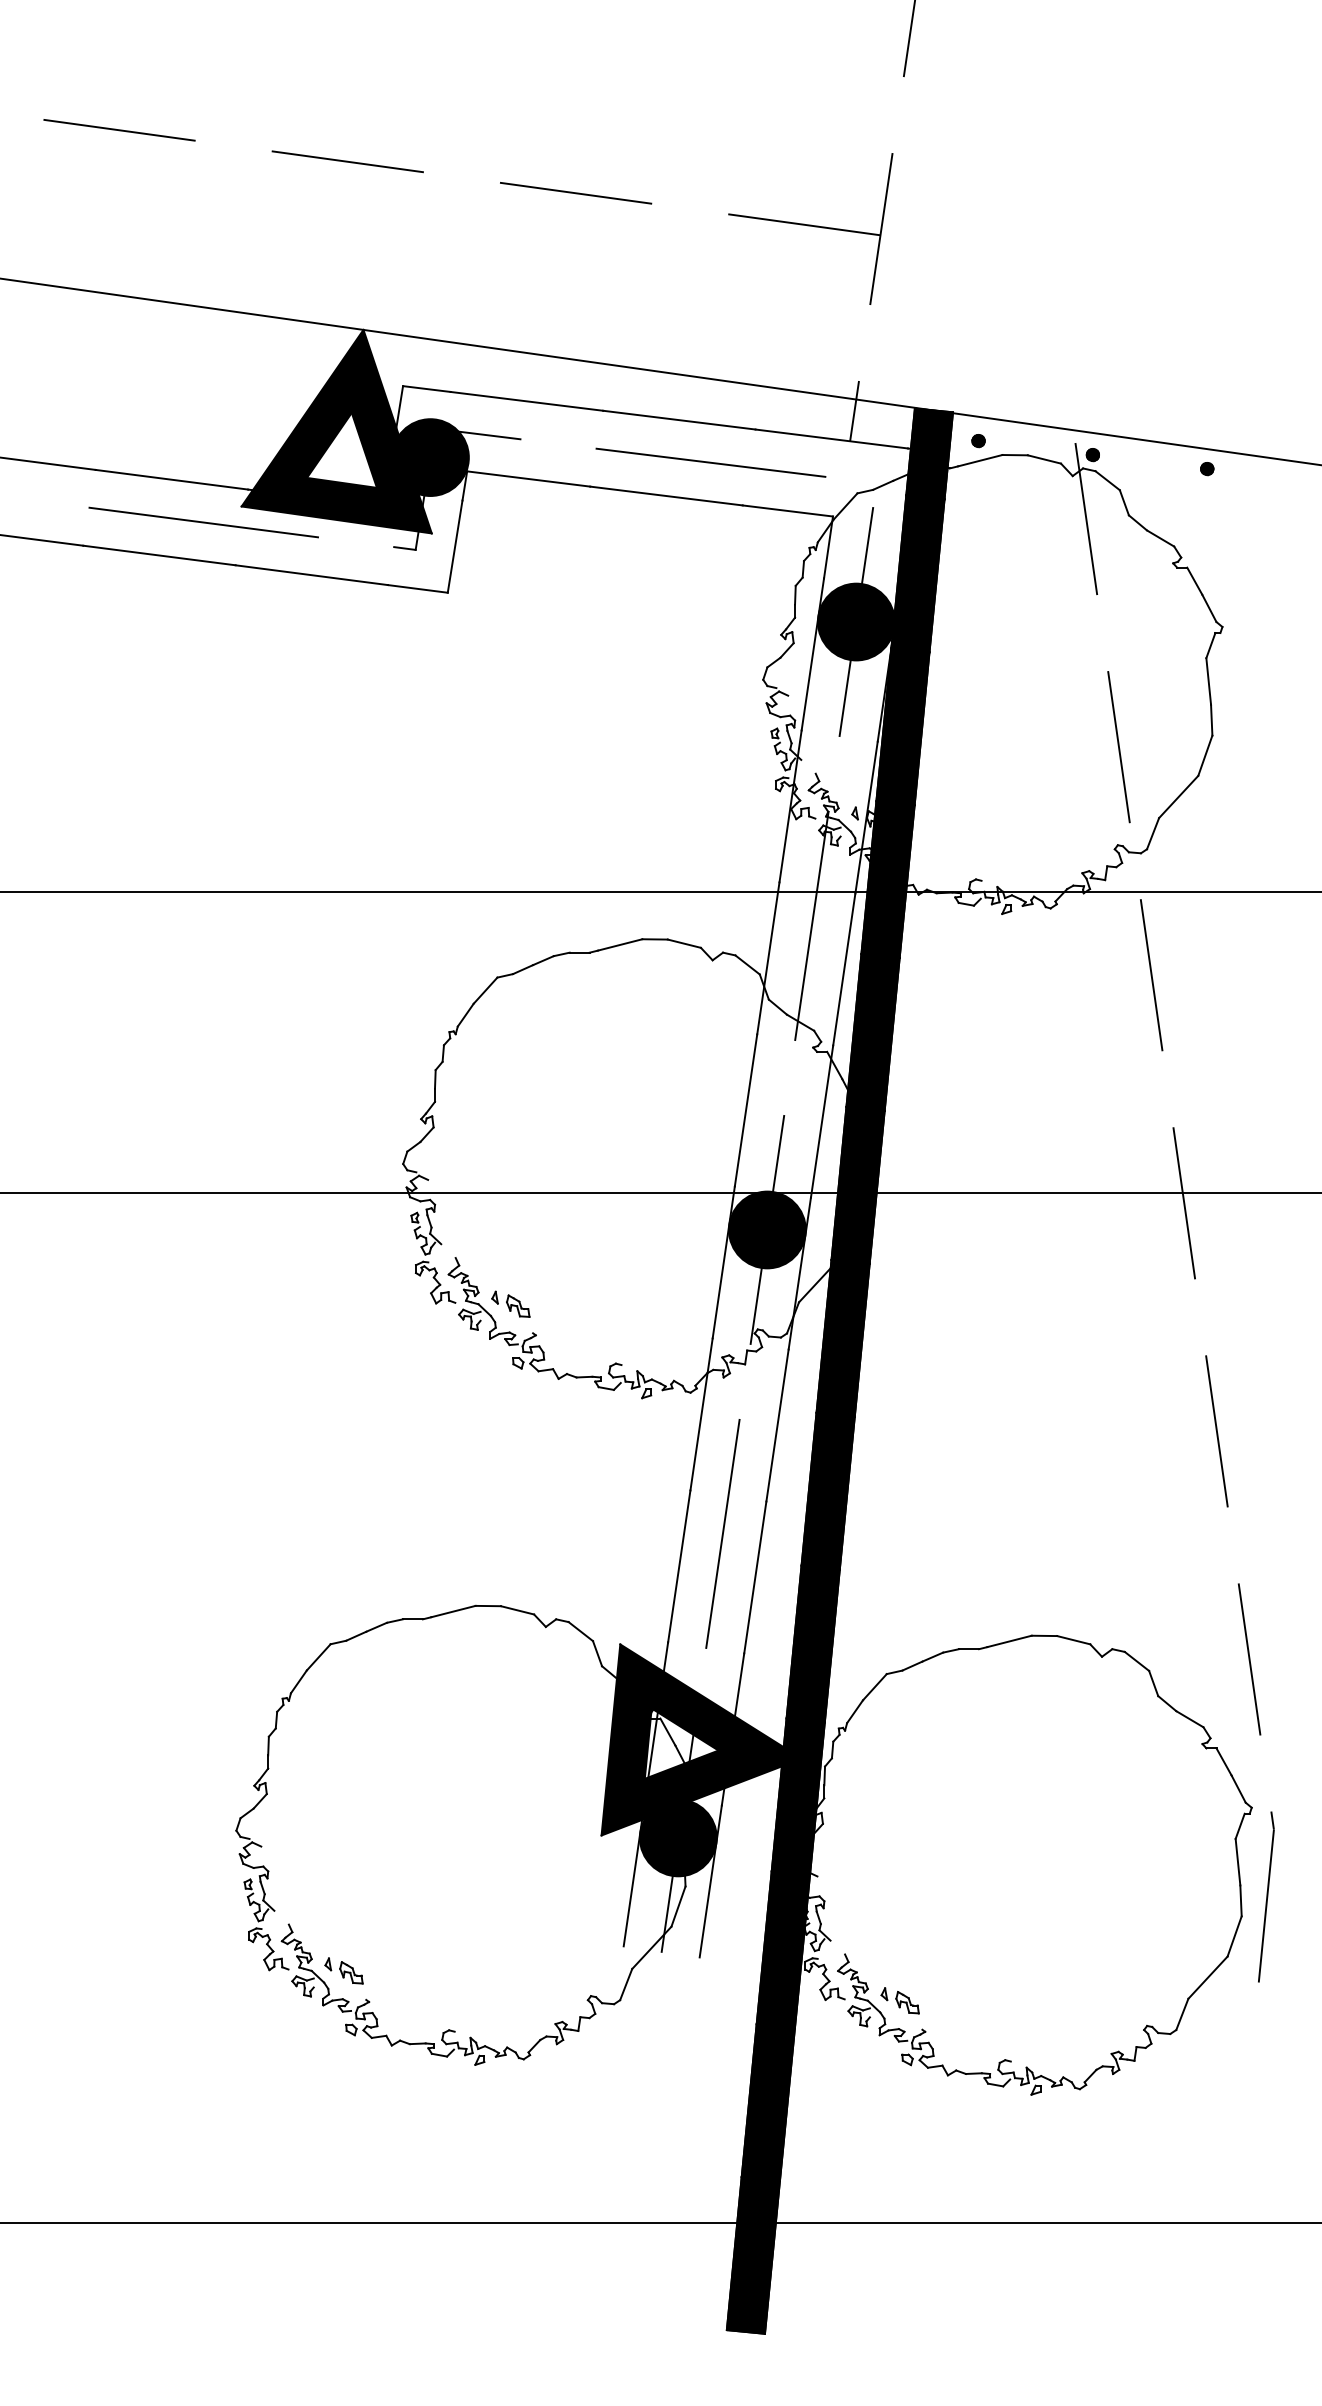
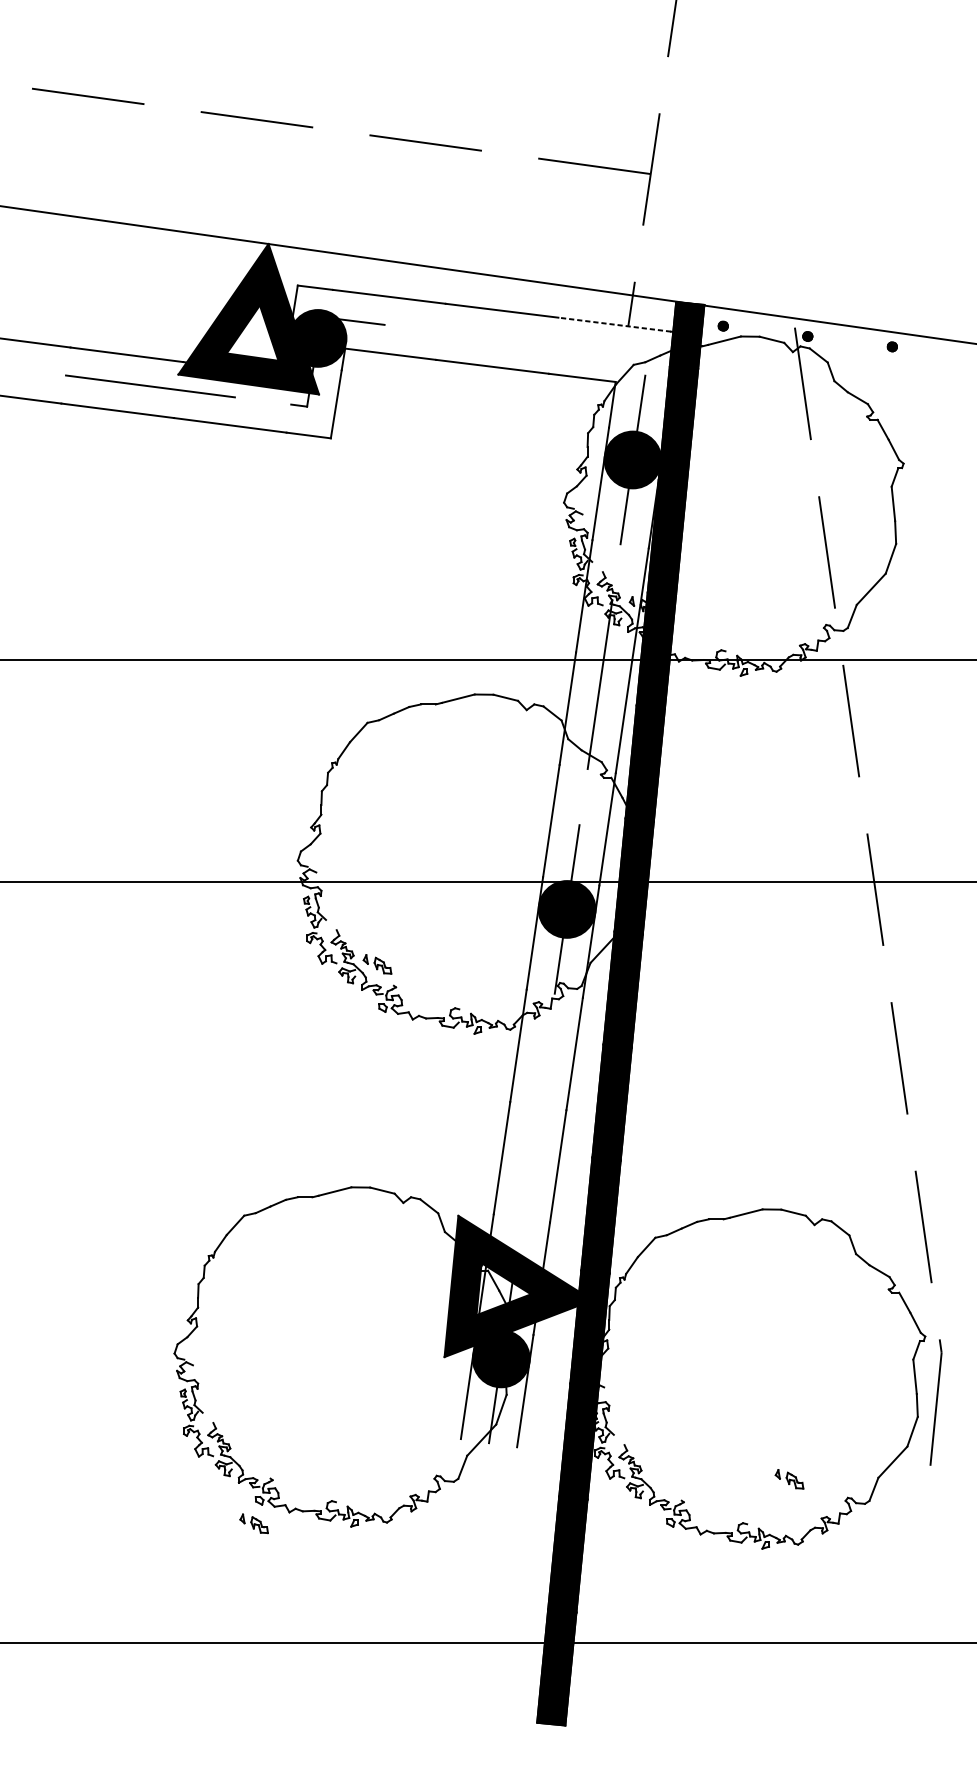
line: (831, 439) -> (614, 325), solid -> dashed
line: (710, 462) -> (525, 342), removed
line: (722, 1533) -> (533, 1133), removed
part: (343, 1970) -> (253, 1523), moved
part: (899, 2000) -> (789, 1479), moved

